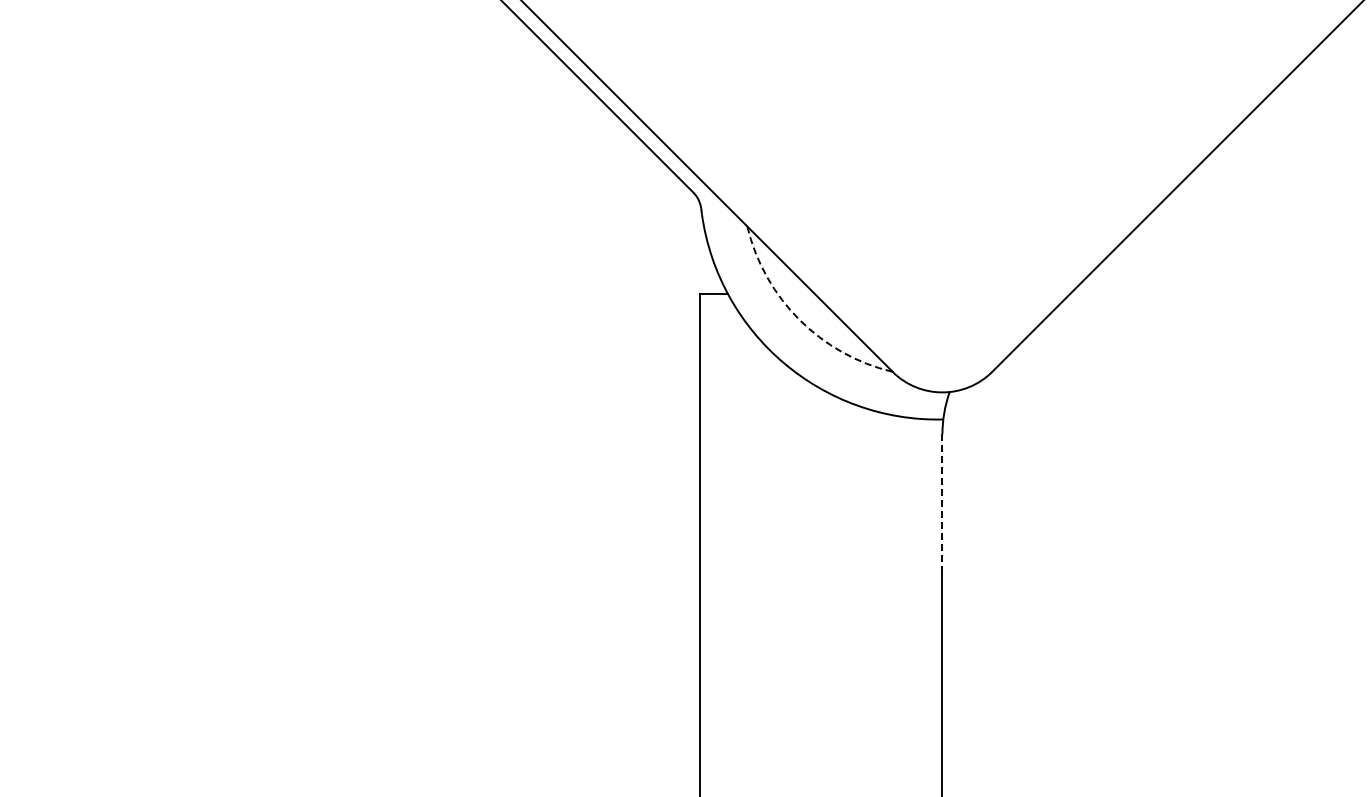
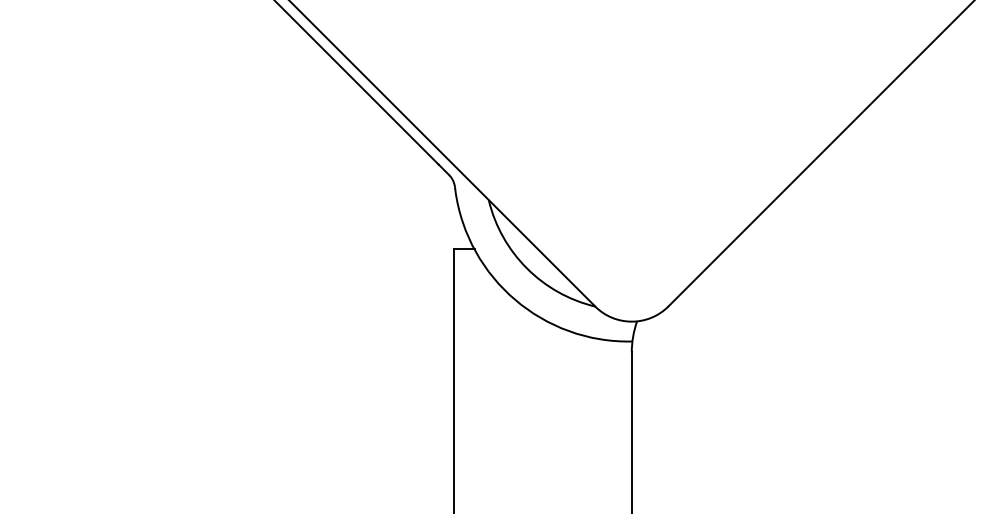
arc: (799, 319) -> (526, 268), dashed -> solid
line: (942, 503) -> (631, 403), dashed -> solid

